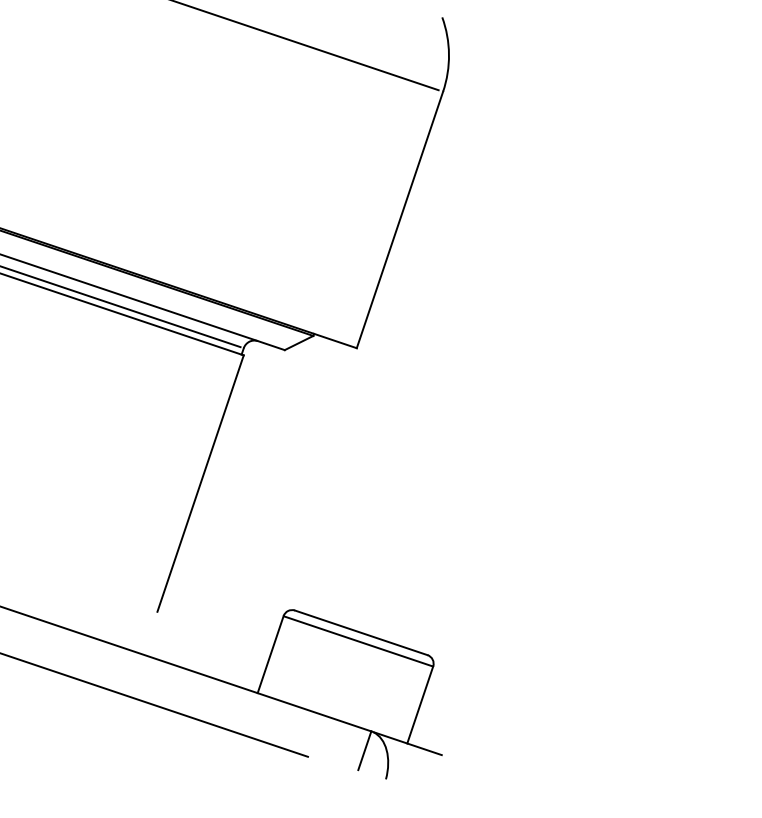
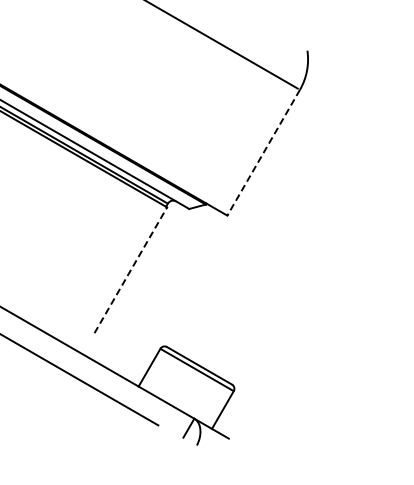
line: (399, 219) -> (263, 152), solid -> dashed
line: (200, 484) -> (130, 270), solid -> dashed

